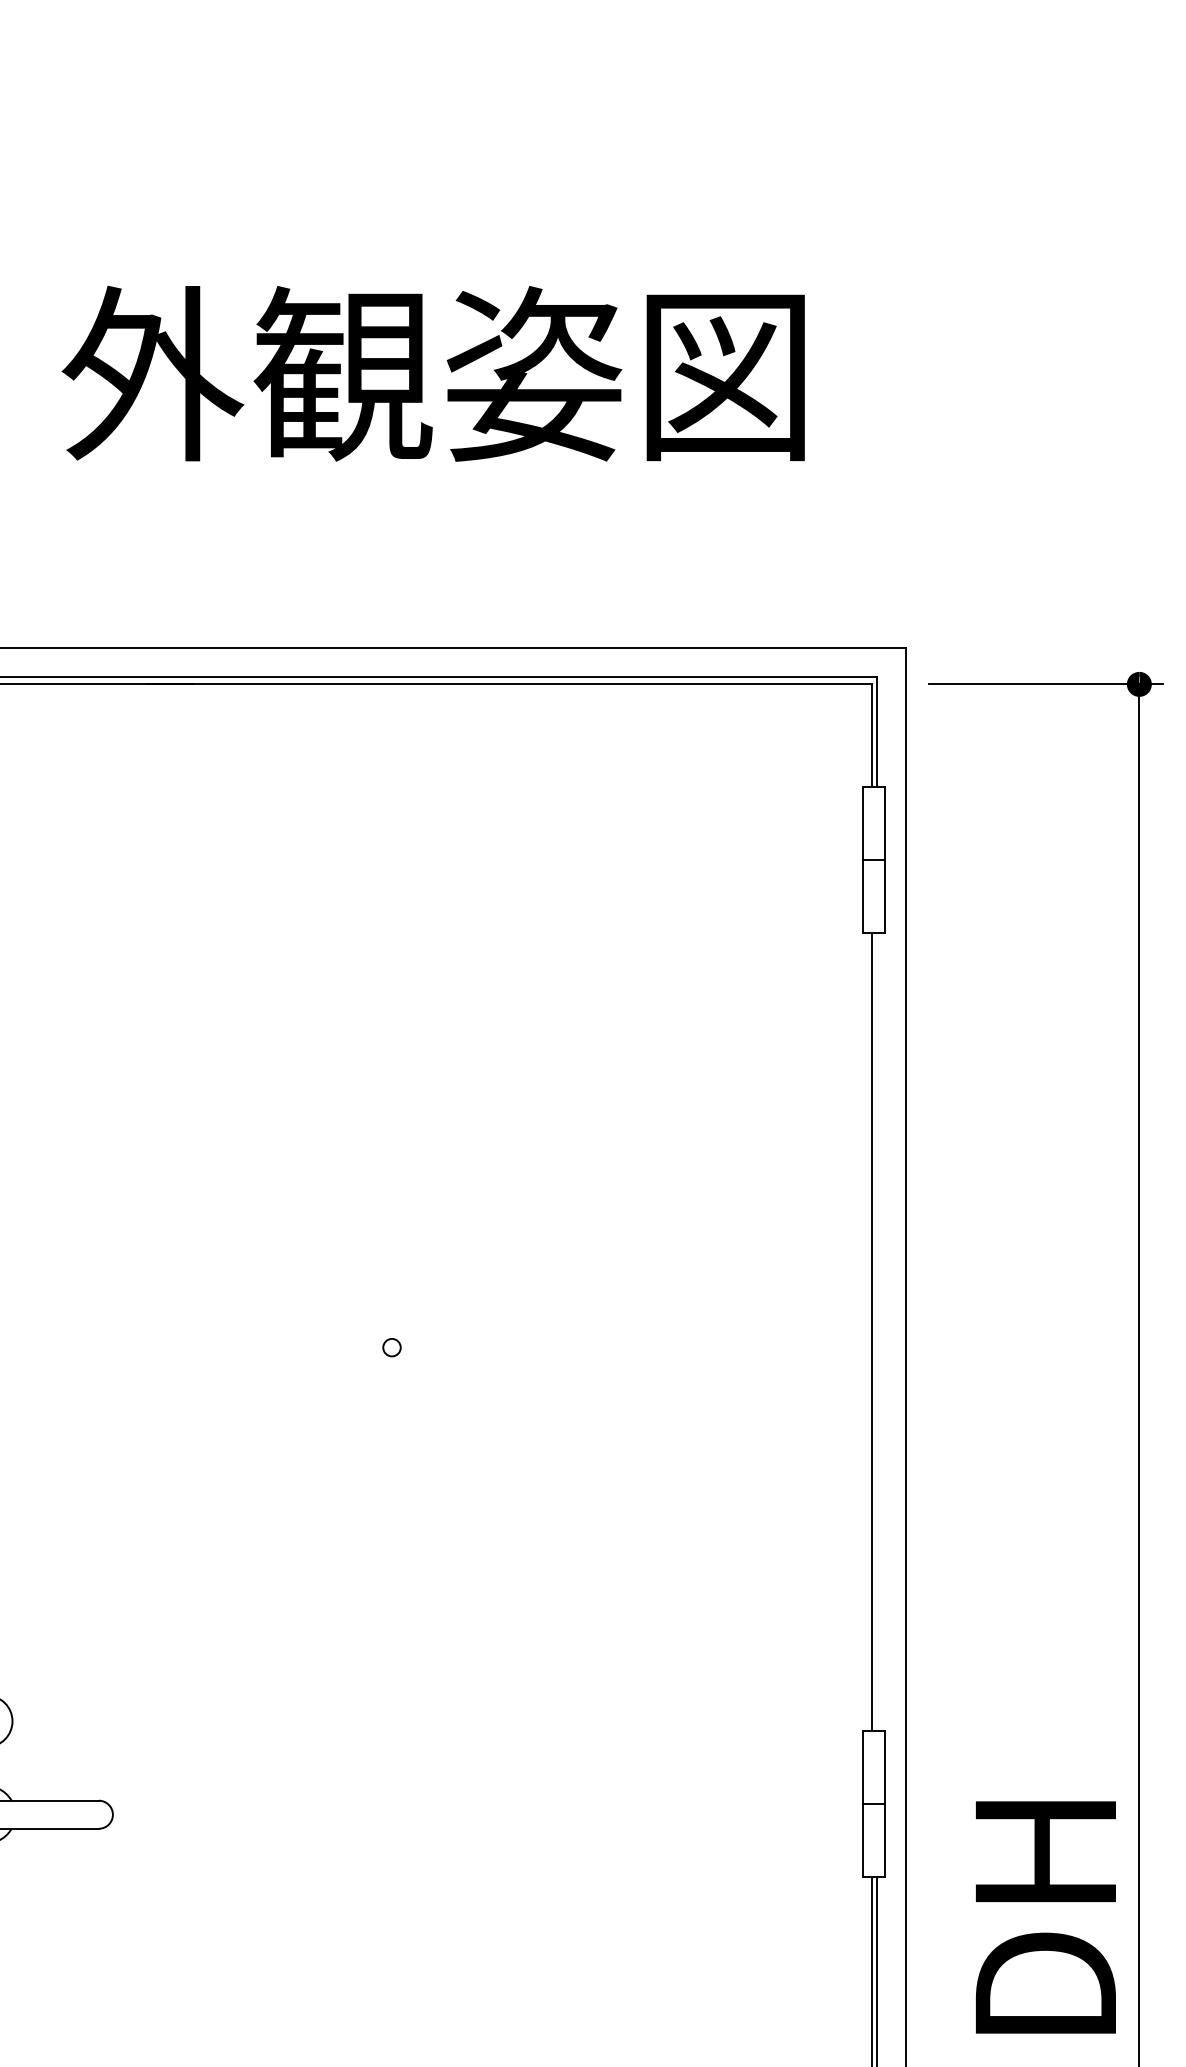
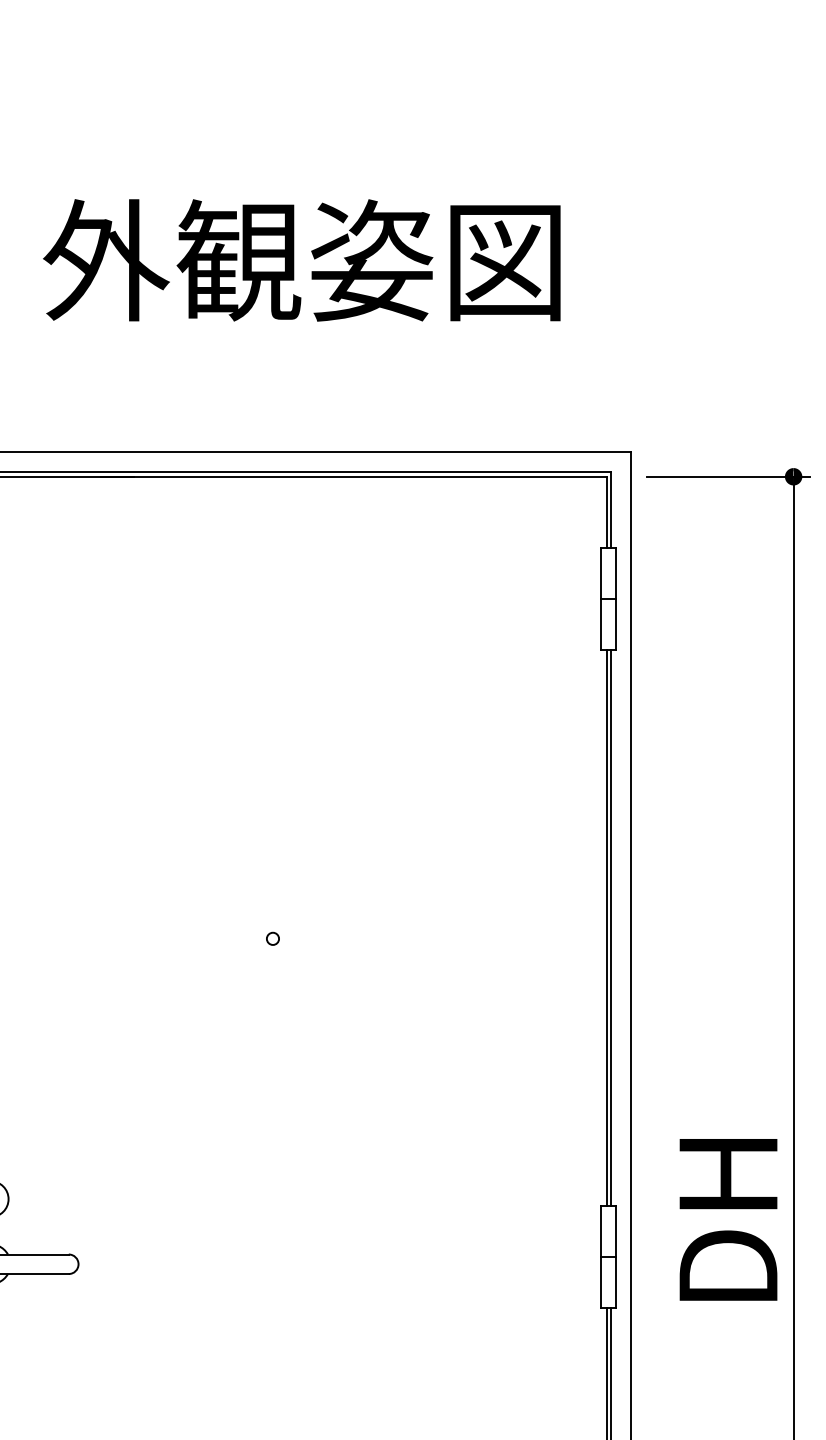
line: (876, 1331) -> (610, 927), added
text: (1045, 1916) -> (728, 1219), moved

